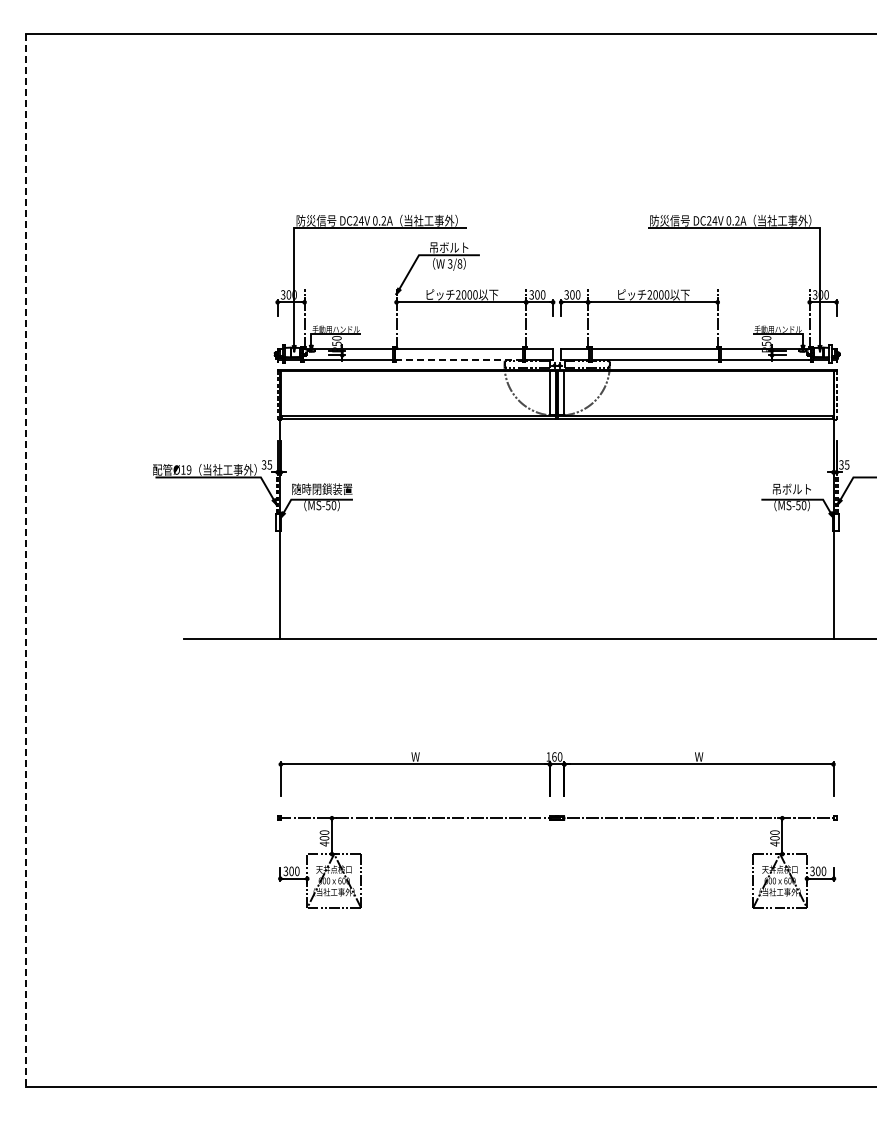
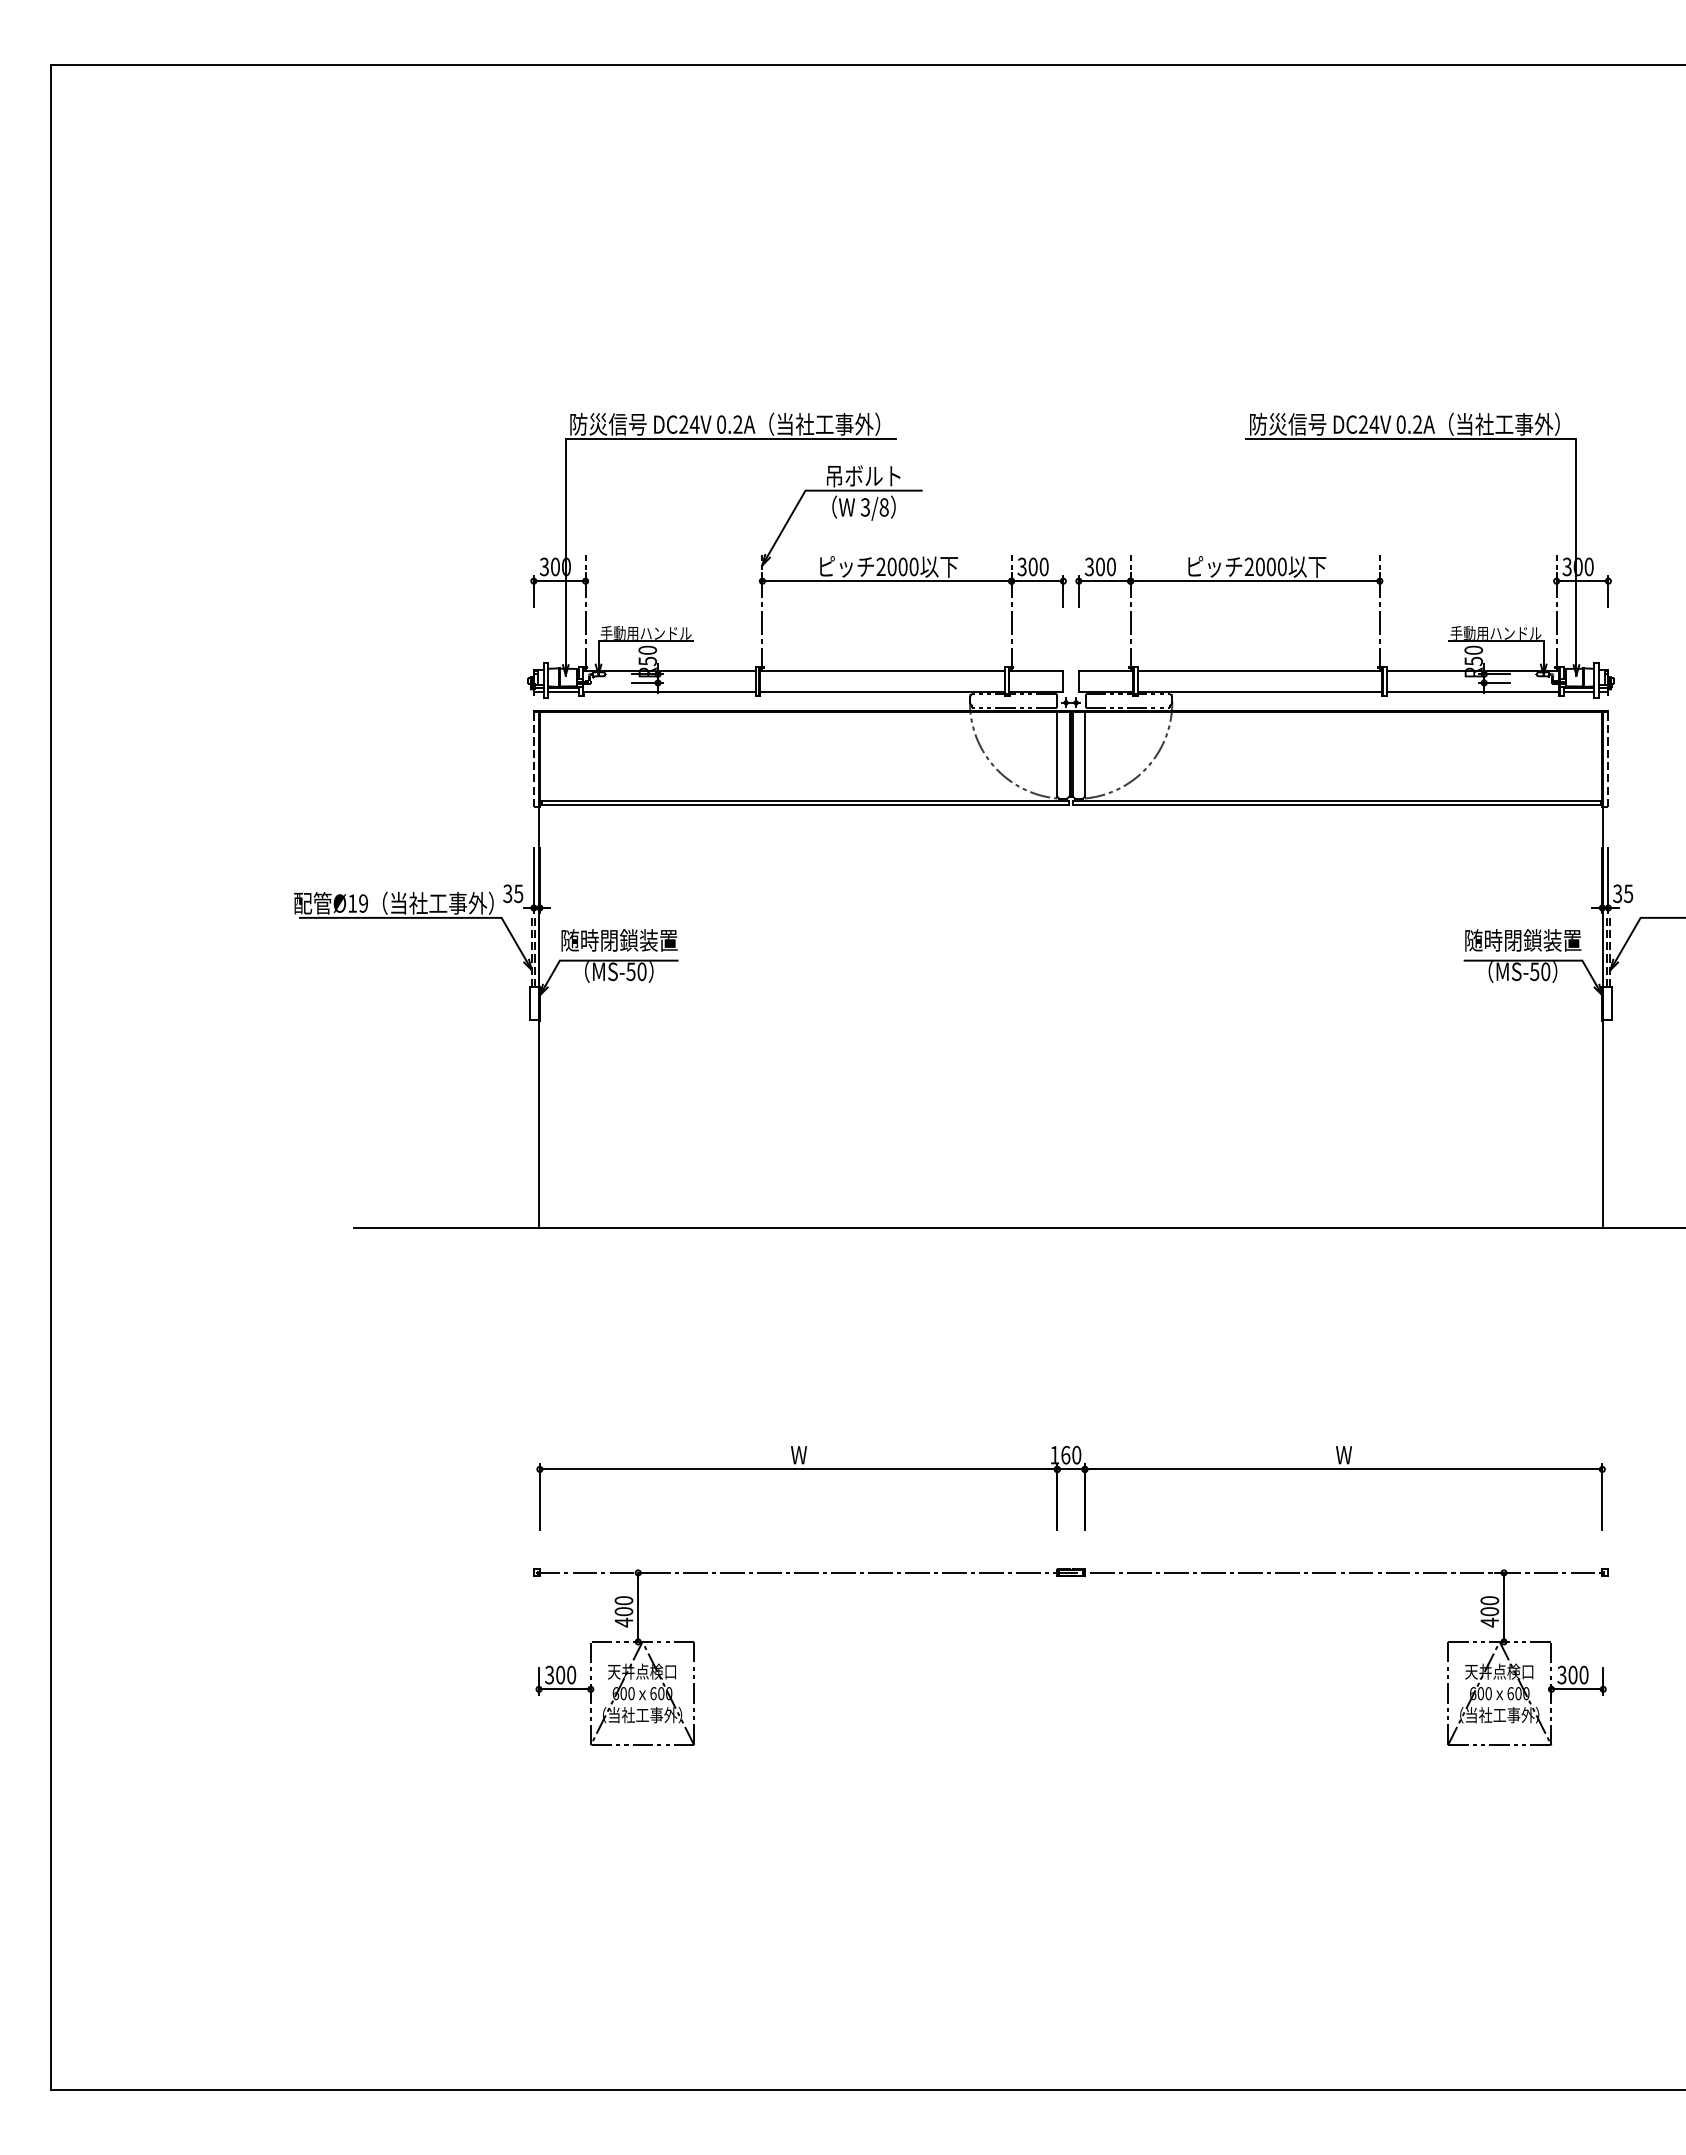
line: (458, 359) -> (881, 691), dashed -> solid
text: (792, 488) -> (1523, 939), 吊ボルト -> 随時閉鎖装置
line: (26, 560) -> (50, 1077), dashed -> solid

